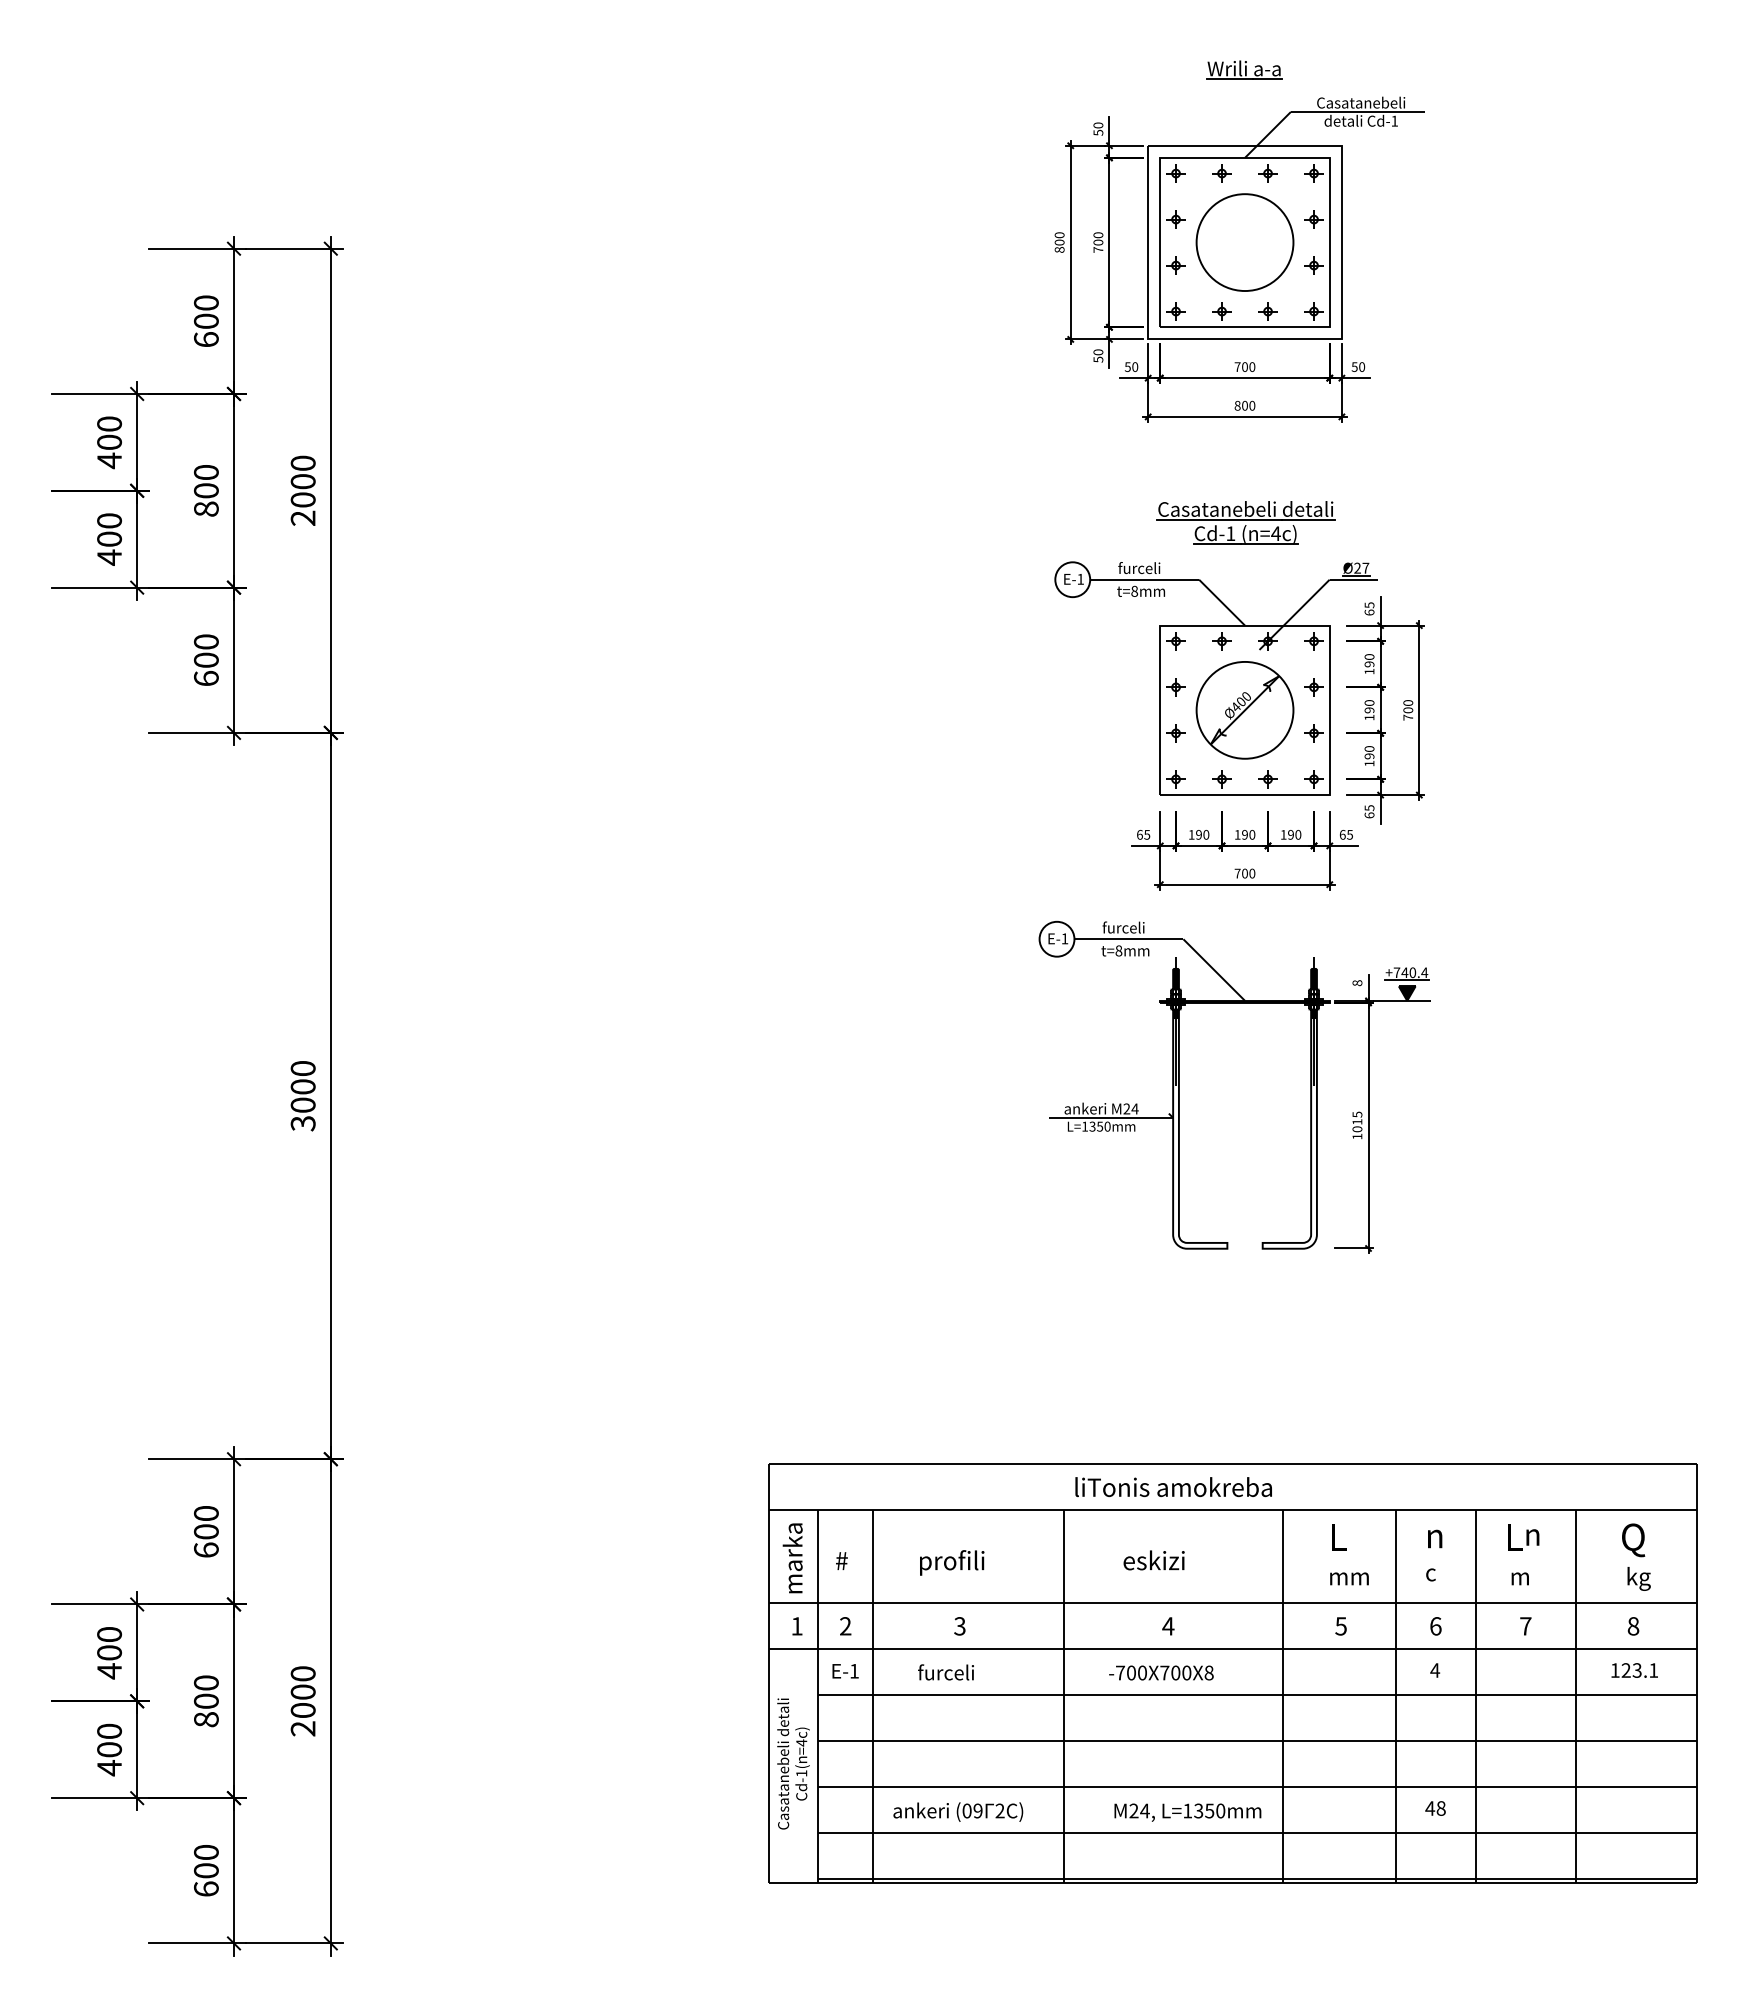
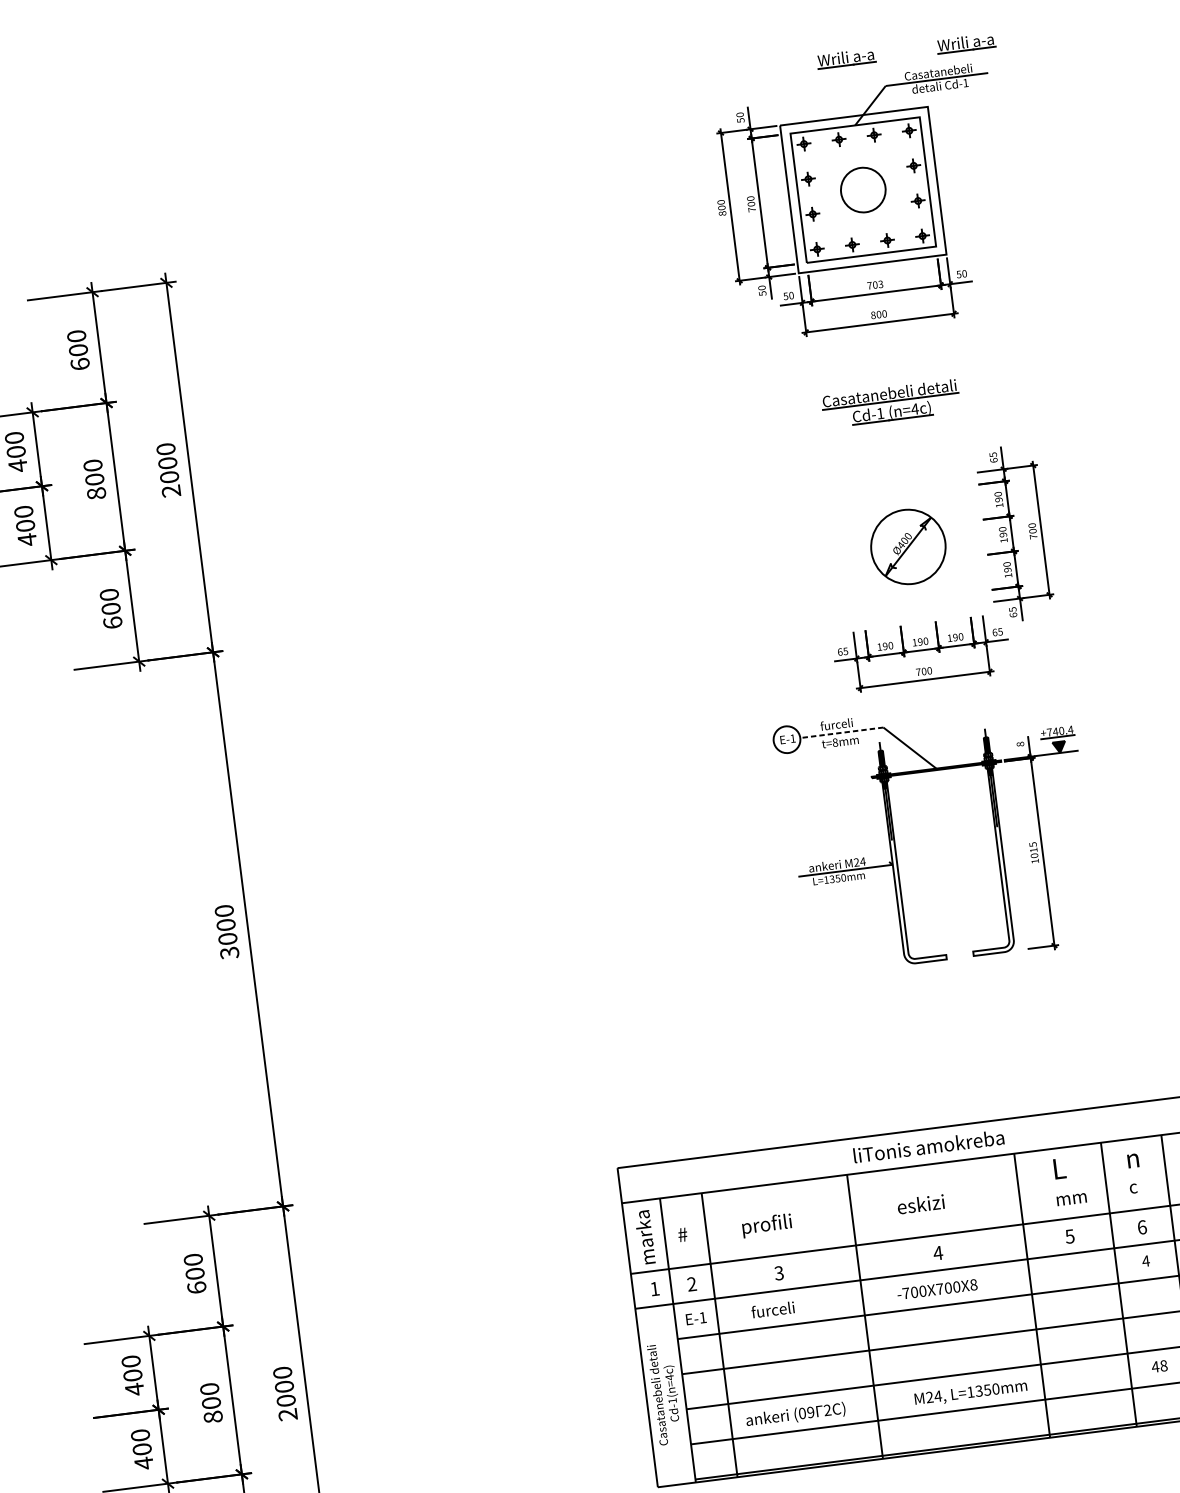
part: (1401, 69) -> (966, 42), added
circle: (1244, 242) -> (862, 190), size x0.6
text: (1252, 366) -> (880, 283), 700 -> 703
part: (1215, 678) -> (882, 525), removed
line: (1128, 939) -> (841, 733), solid -> dashed

